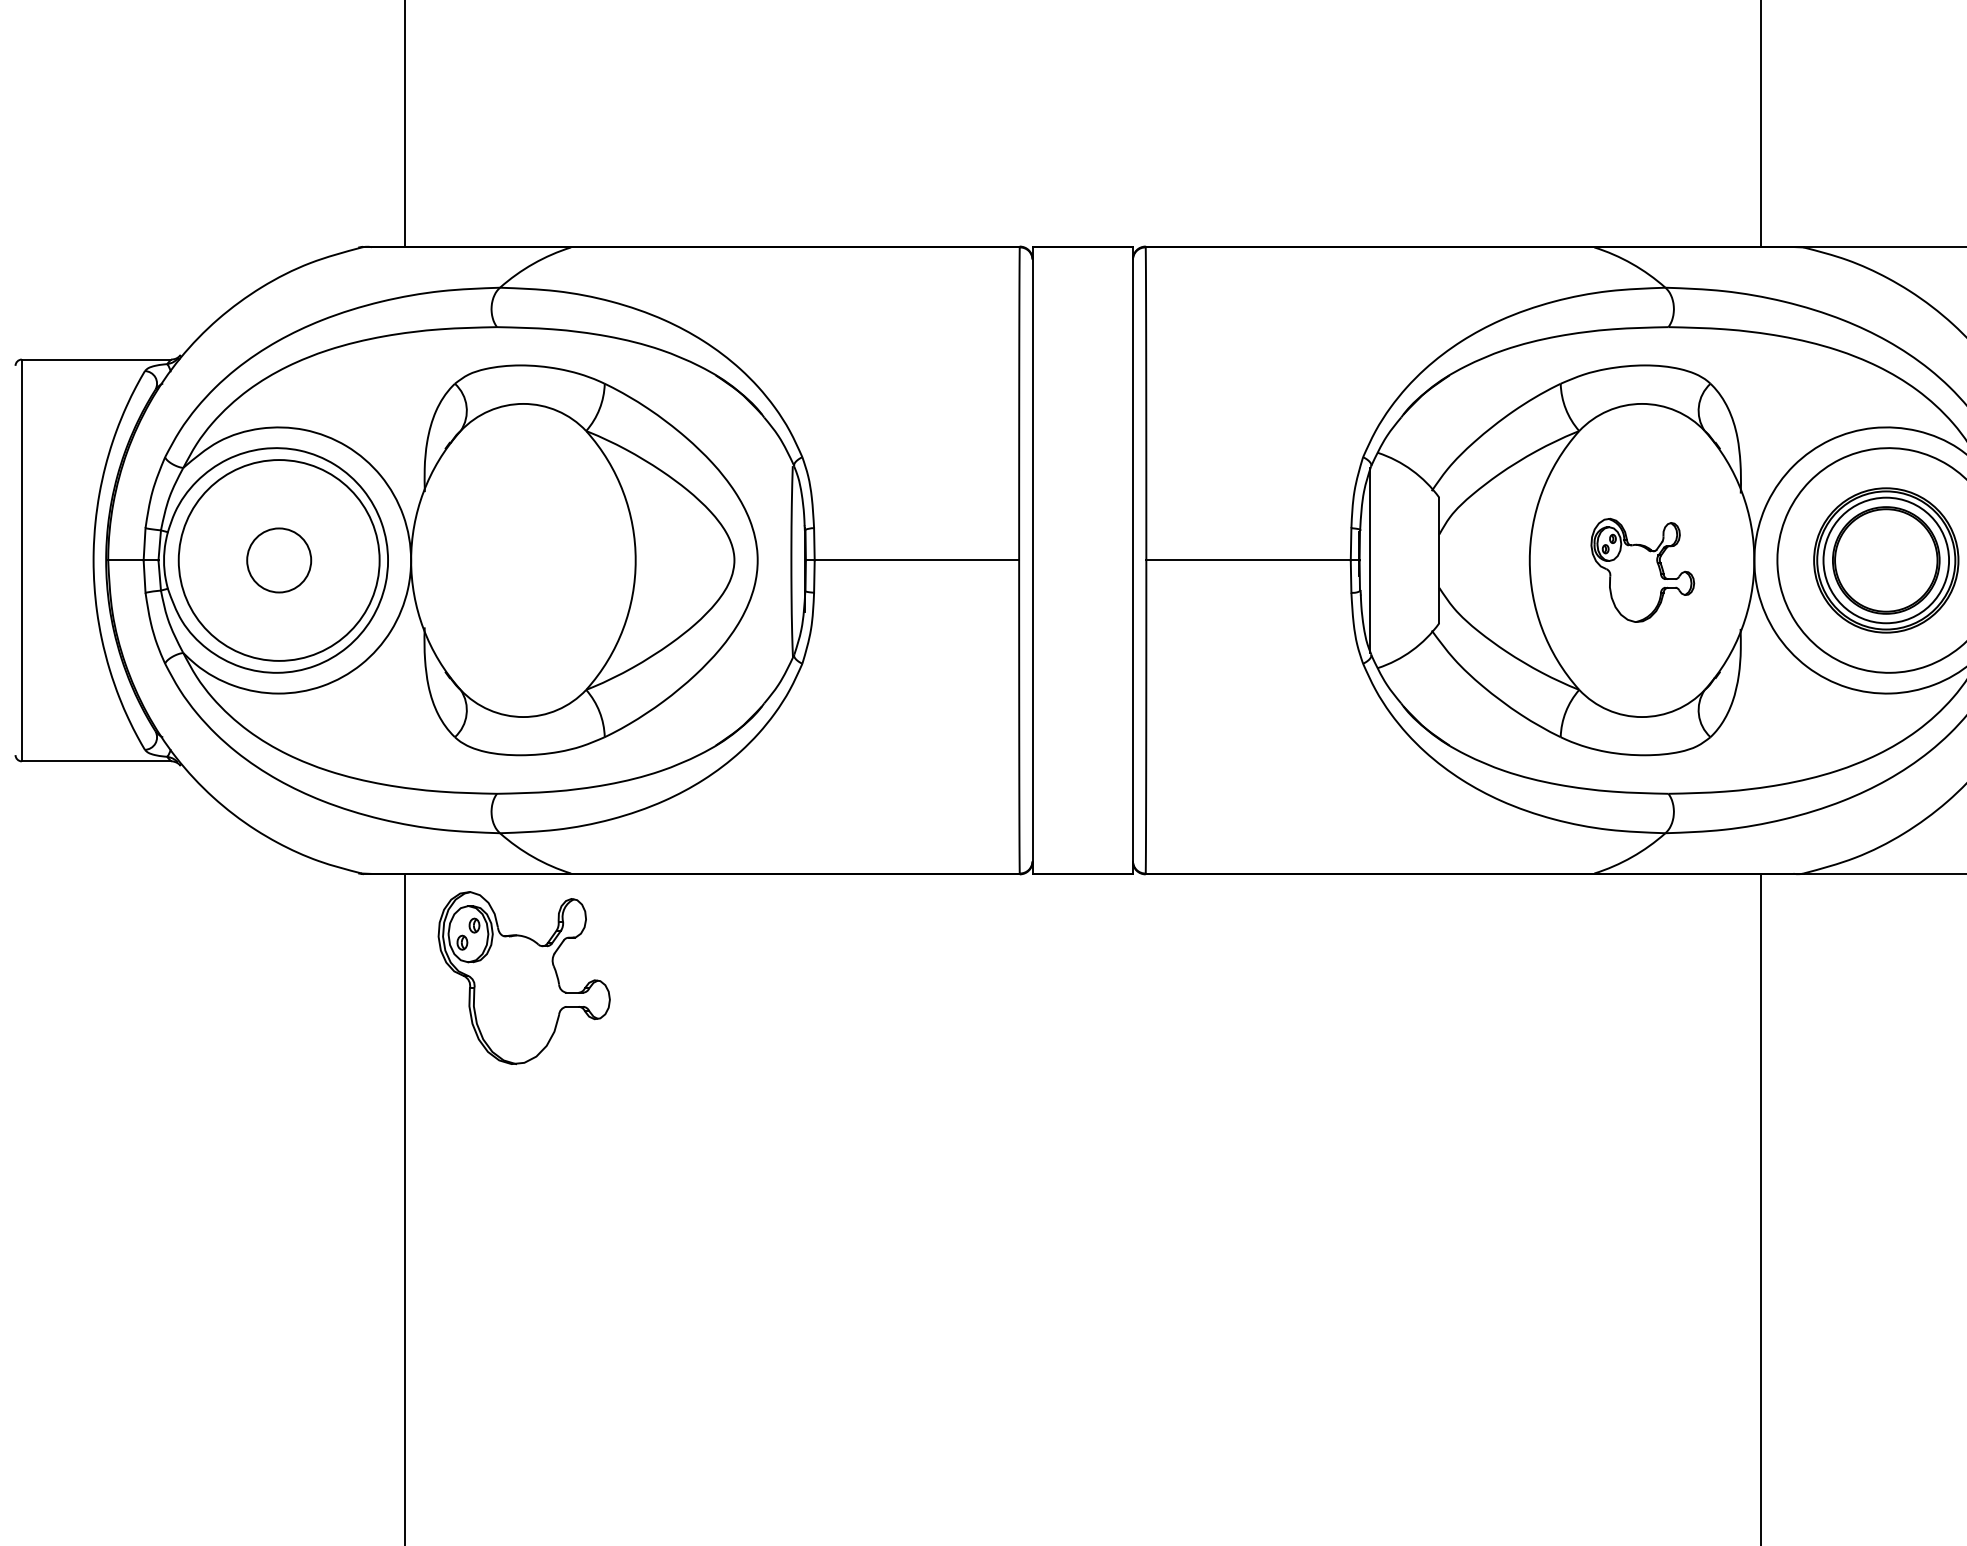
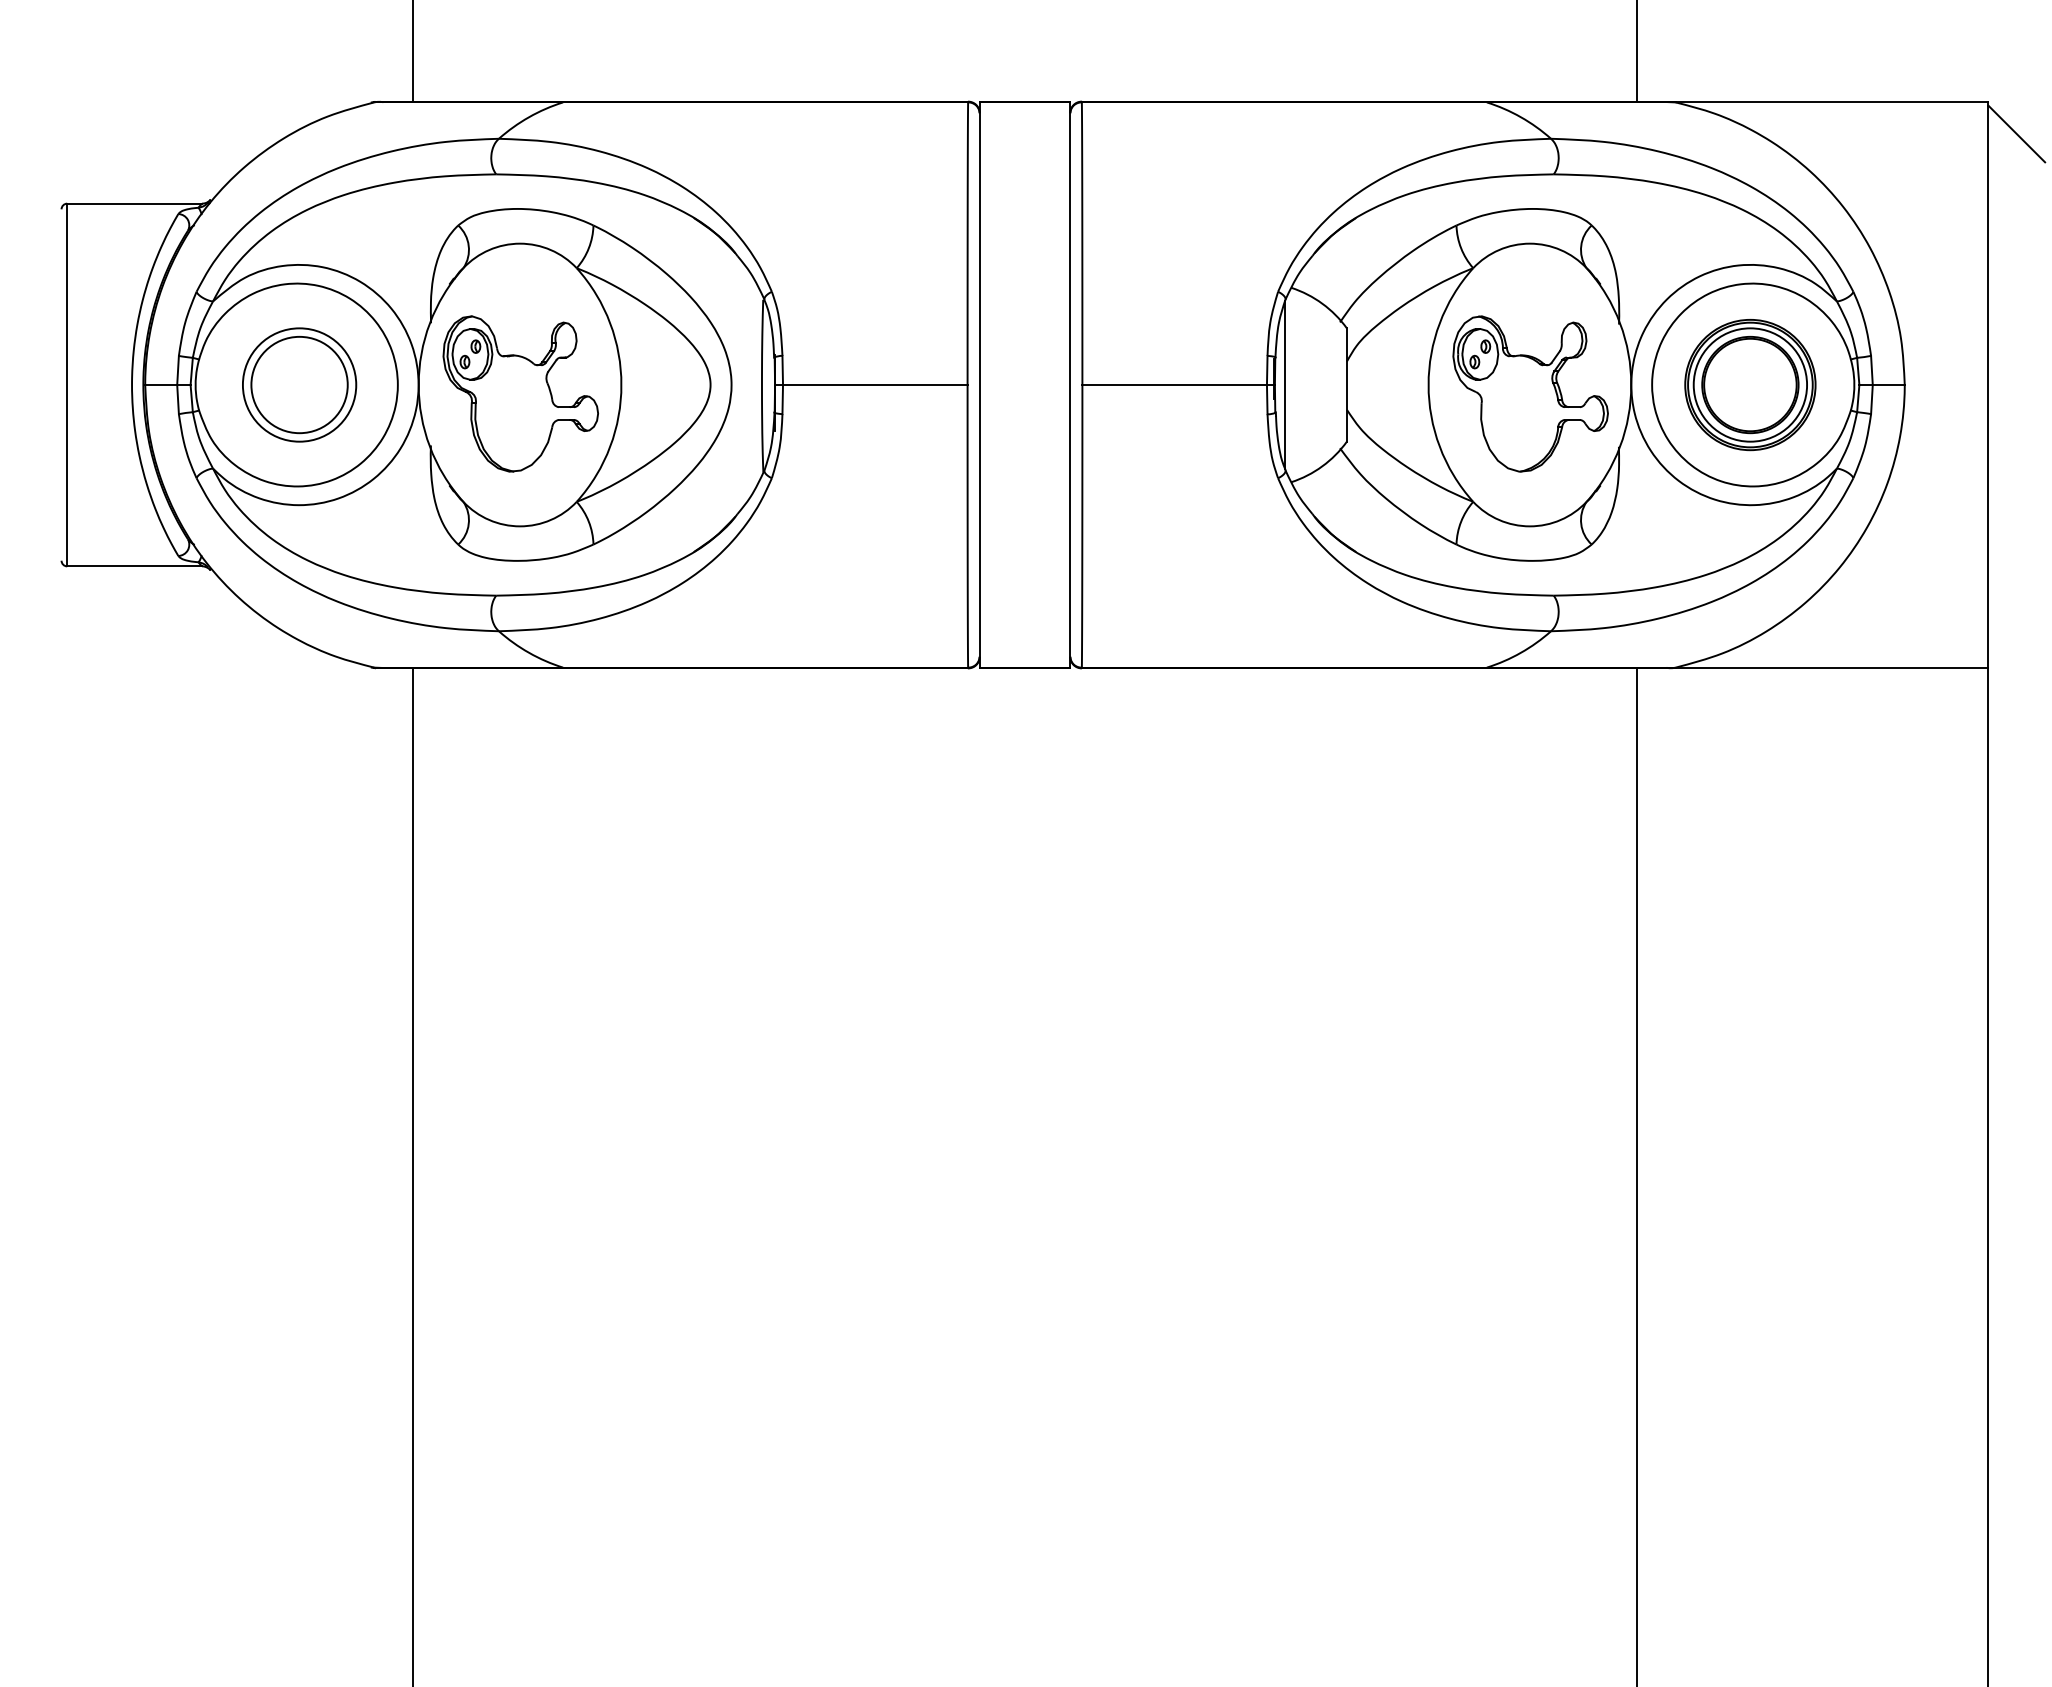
circle: (279, 559) -> (299, 384), size x0.62
circle: (279, 559) -> (299, 384), size x1.67
part: (1642, 569) -> (1530, 393), size x1.67
part: (523, 977) -> (520, 393), moved

